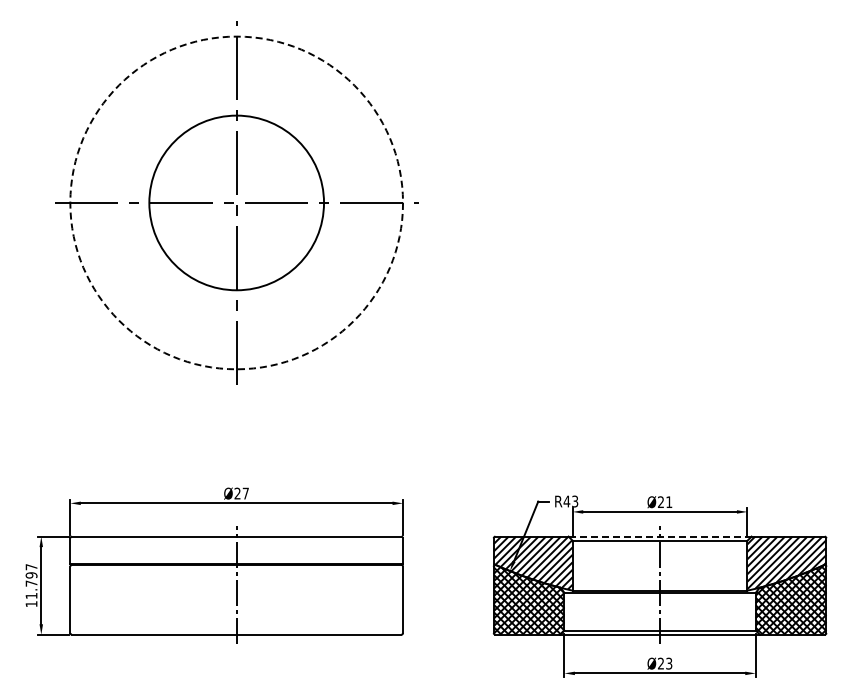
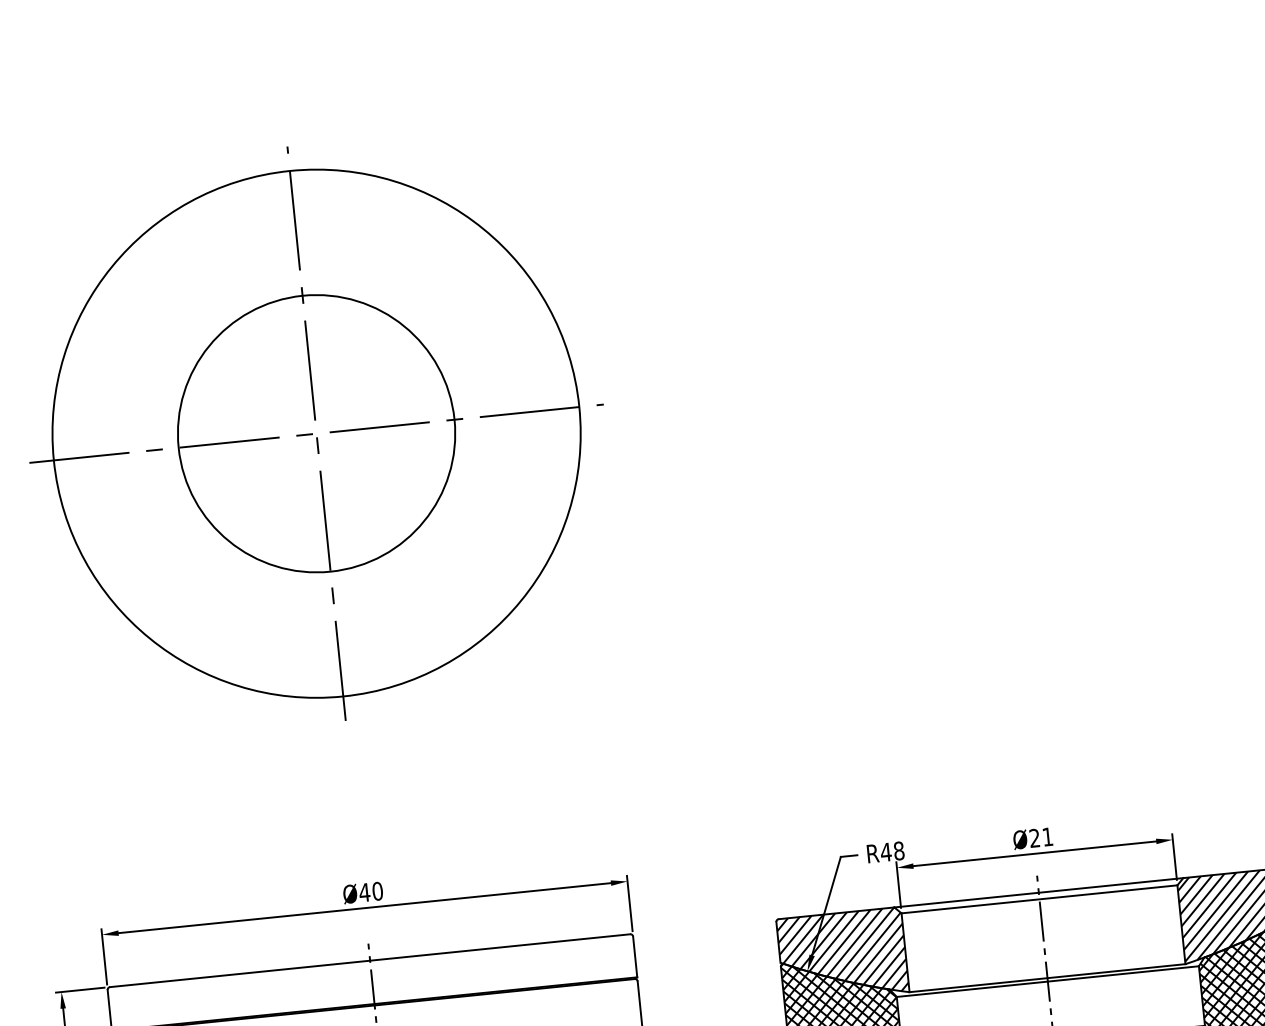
circle: (236, 202) -> (316, 433), dashed -> solid
text: (241, 493) -> (370, 891), Ø27 -> Ø40
text: (575, 501) -> (899, 850), R43 -> R48
line: (660, 536) -> (1039, 892), dashed -> solid

